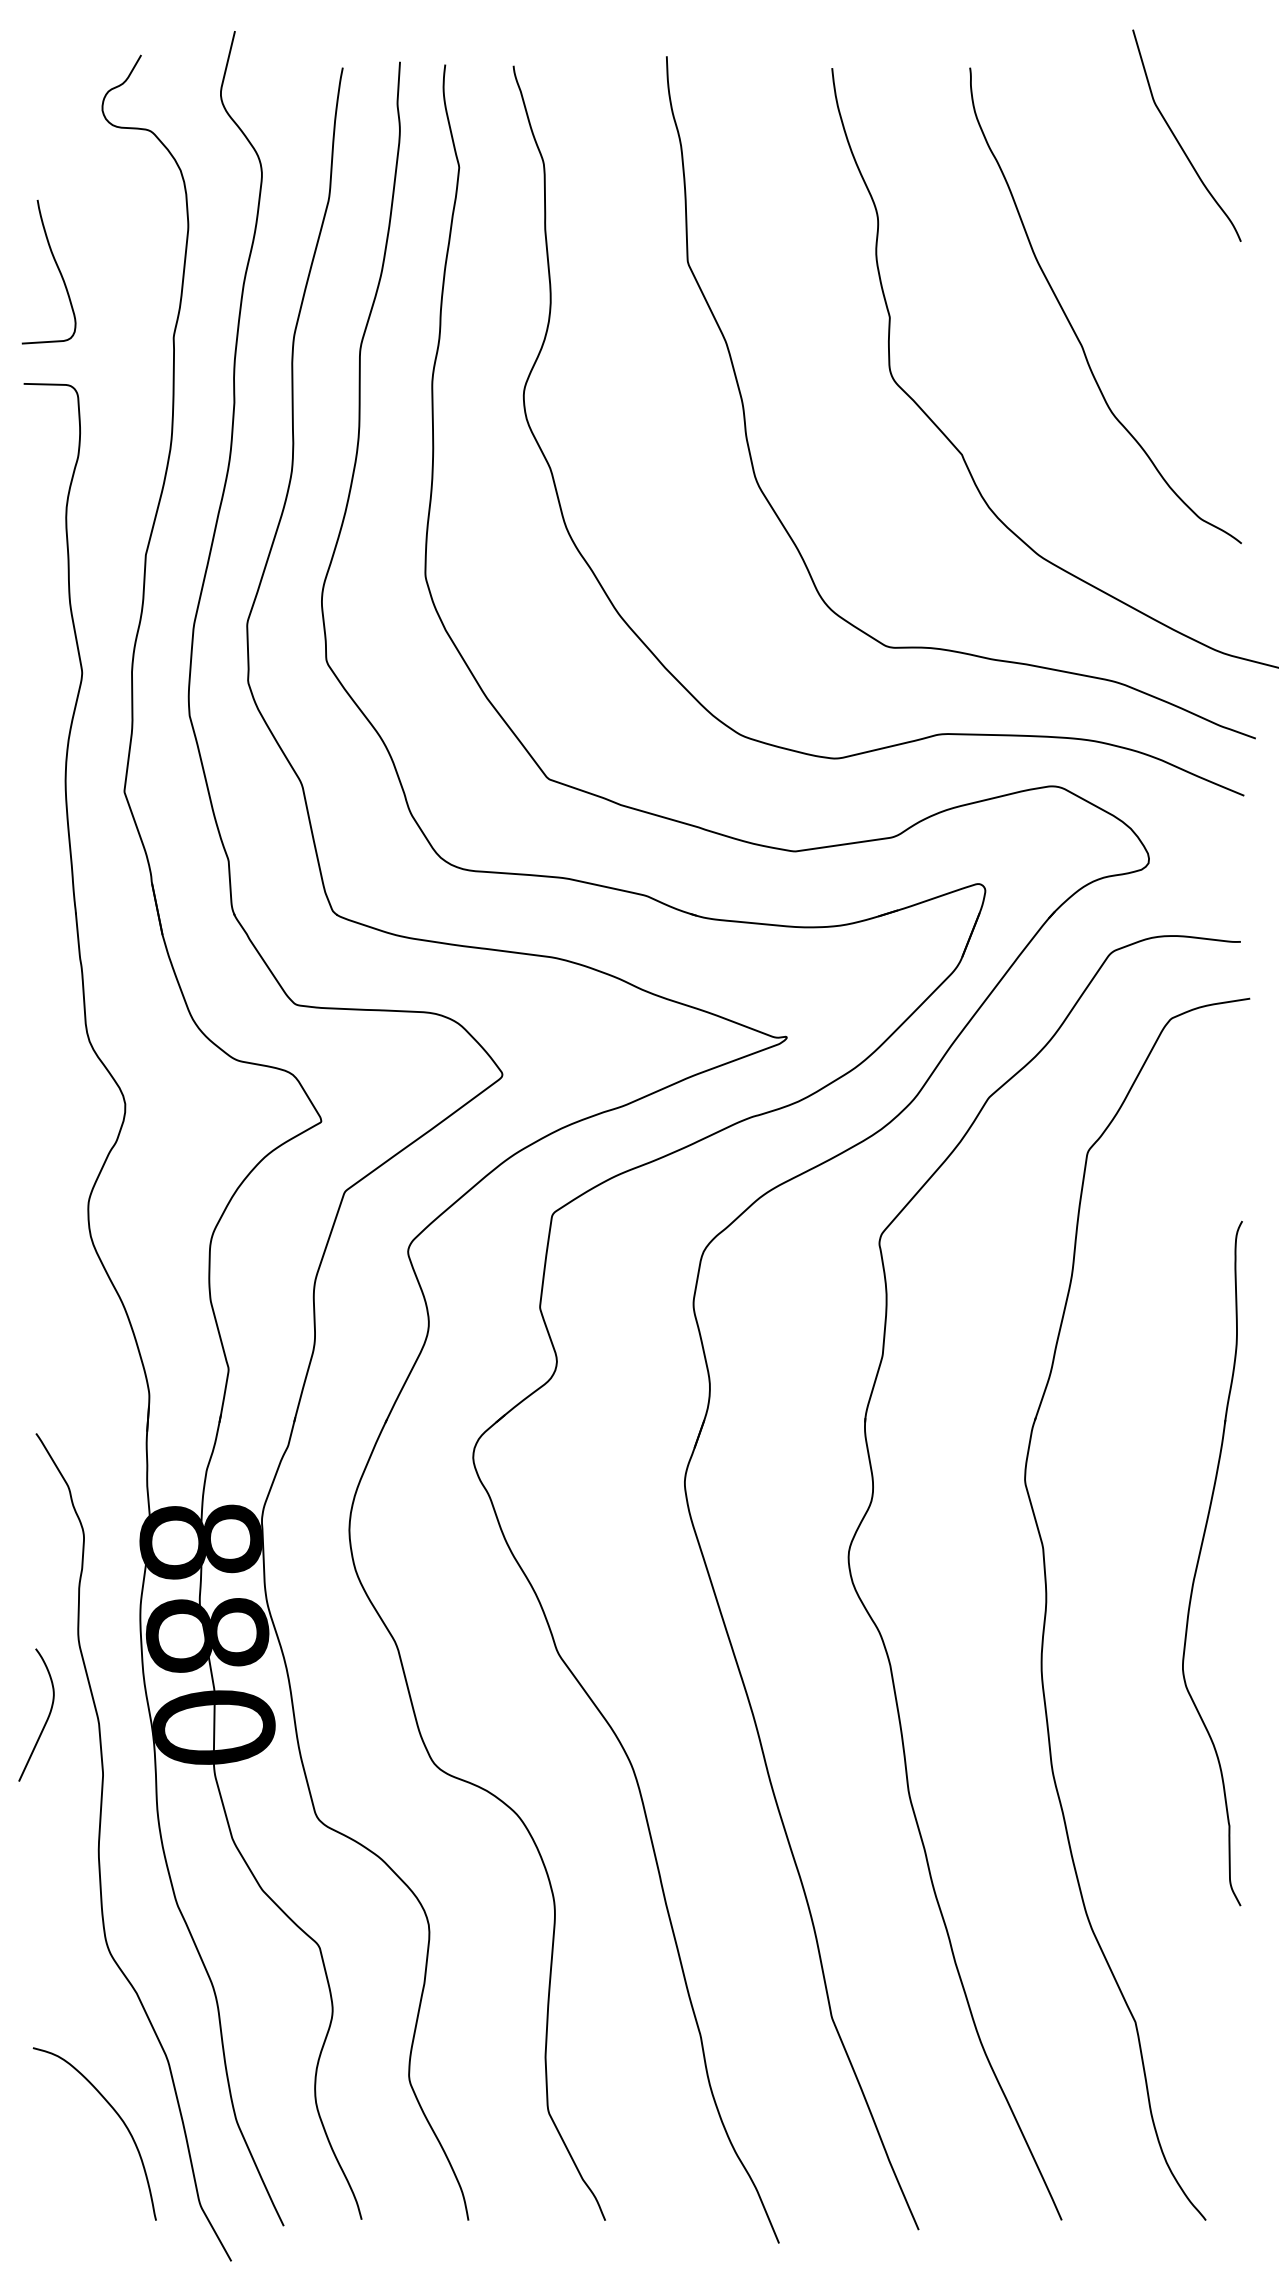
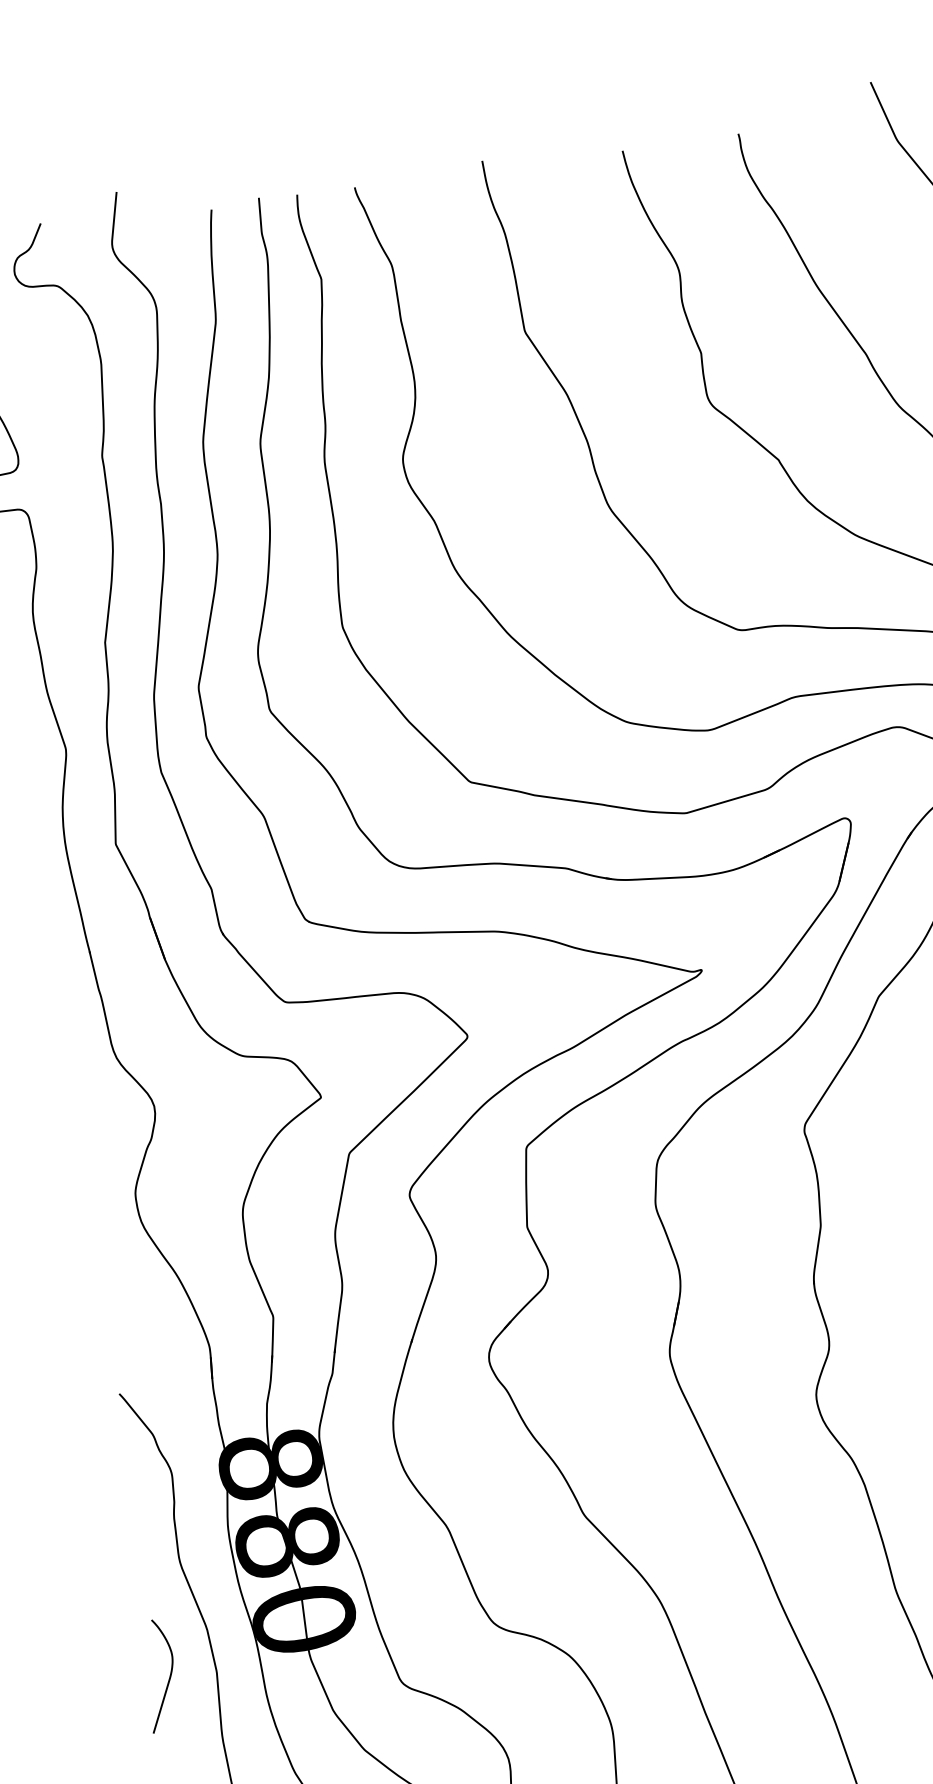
curve: (47, 1716) -> (169, 1675), moved

